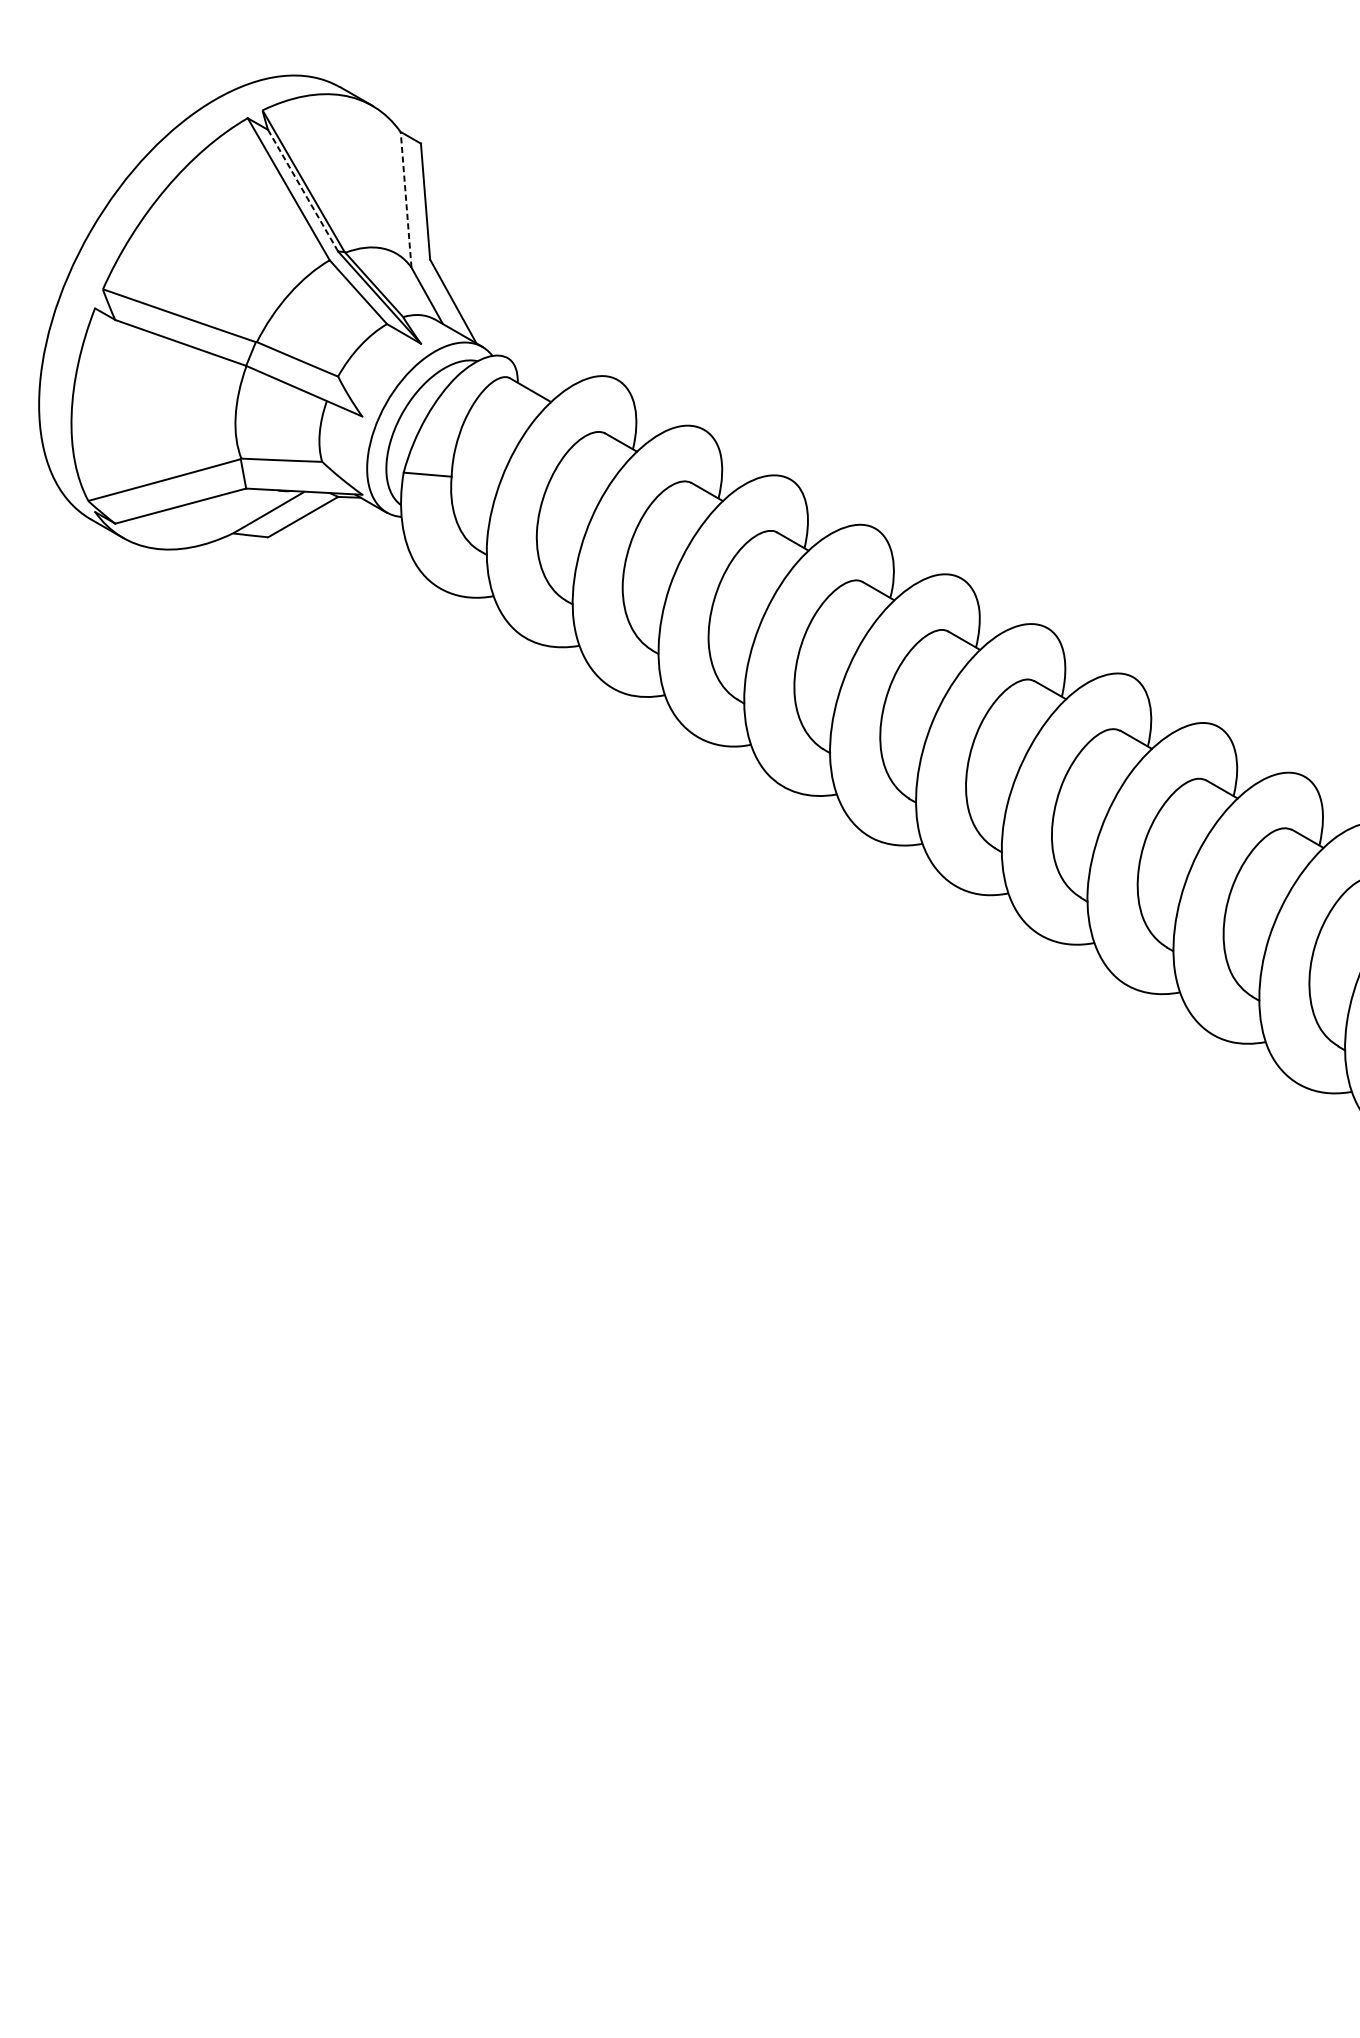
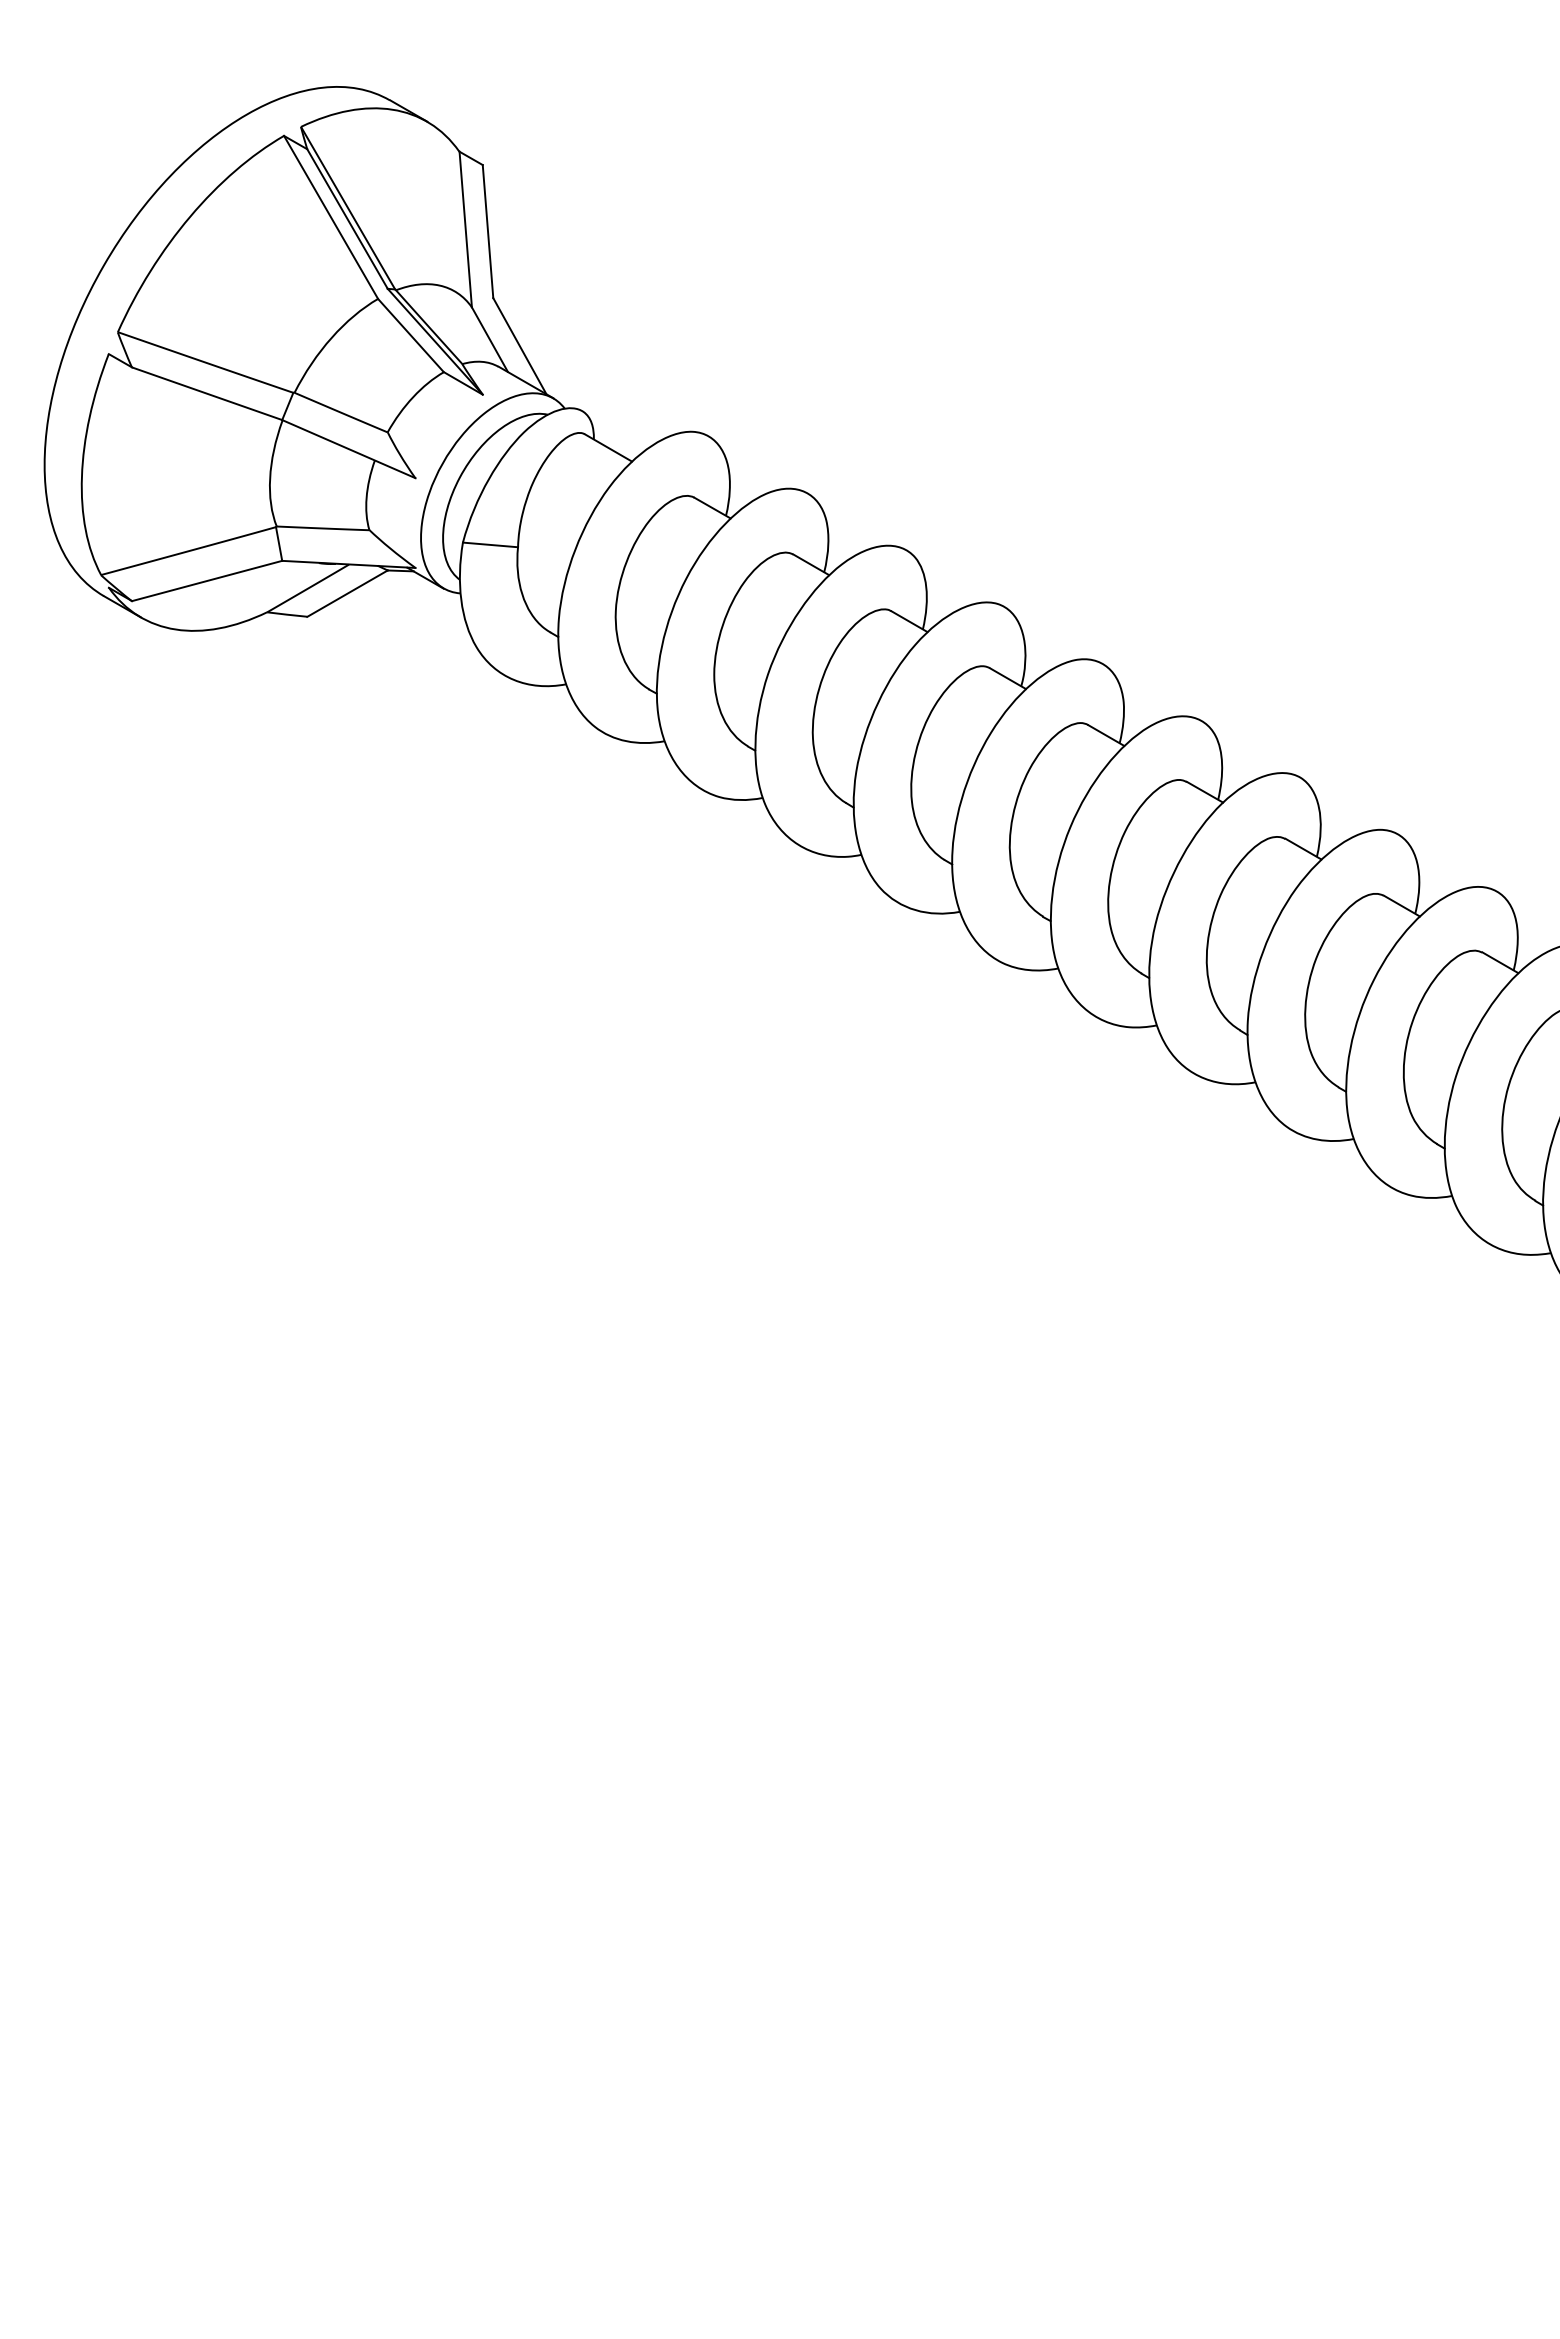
line: (303, 191) -> (347, 219), dashed -> solid
line: (405, 199) -> (465, 229), dashed -> solid

